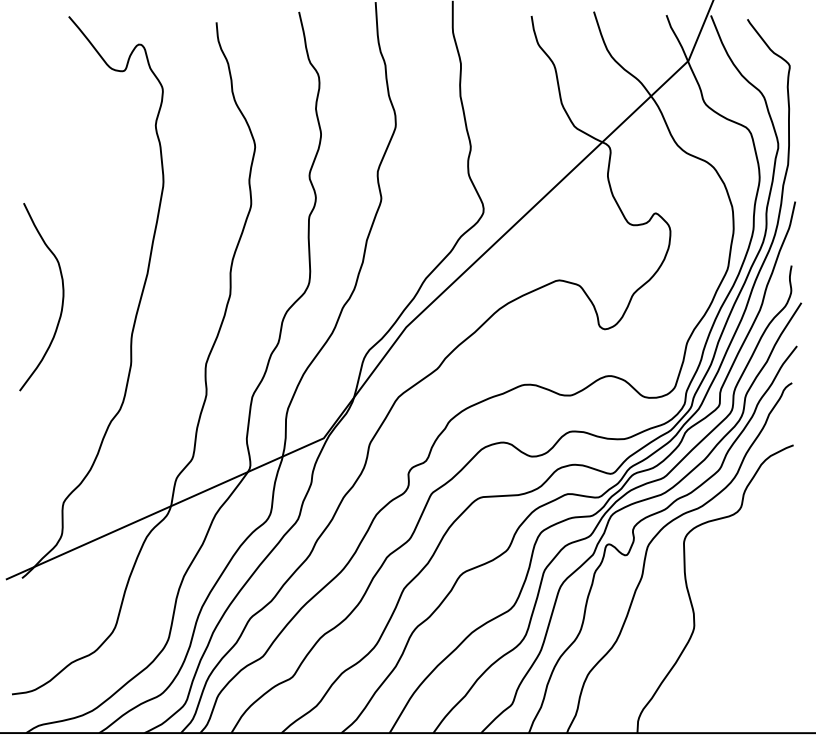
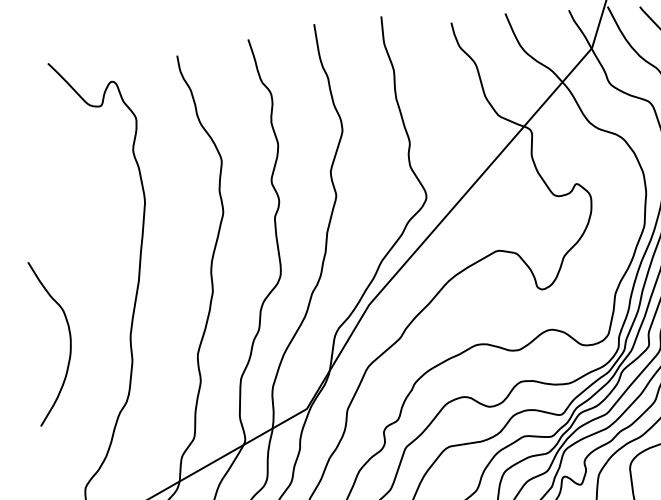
curve: (61, 303) -> (69, 346), moved

